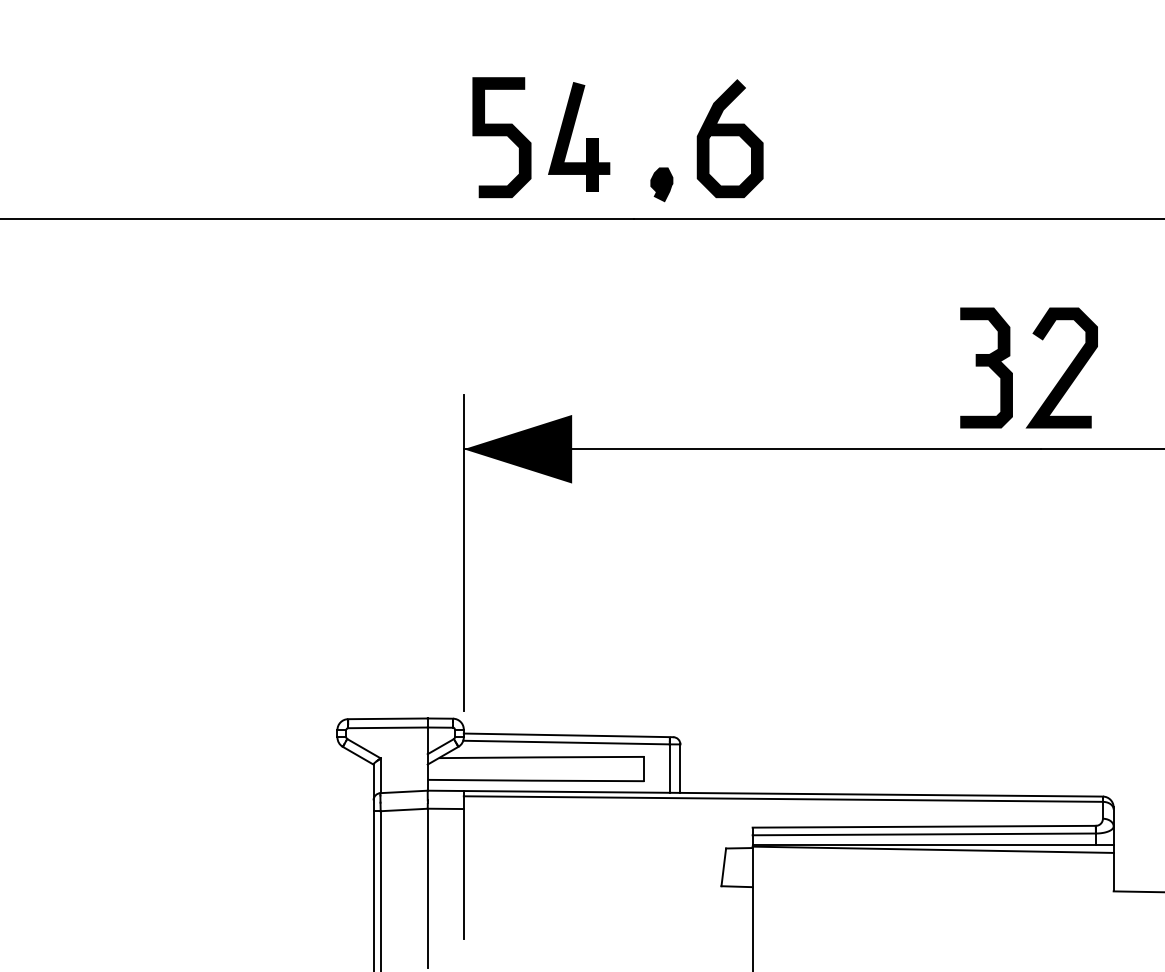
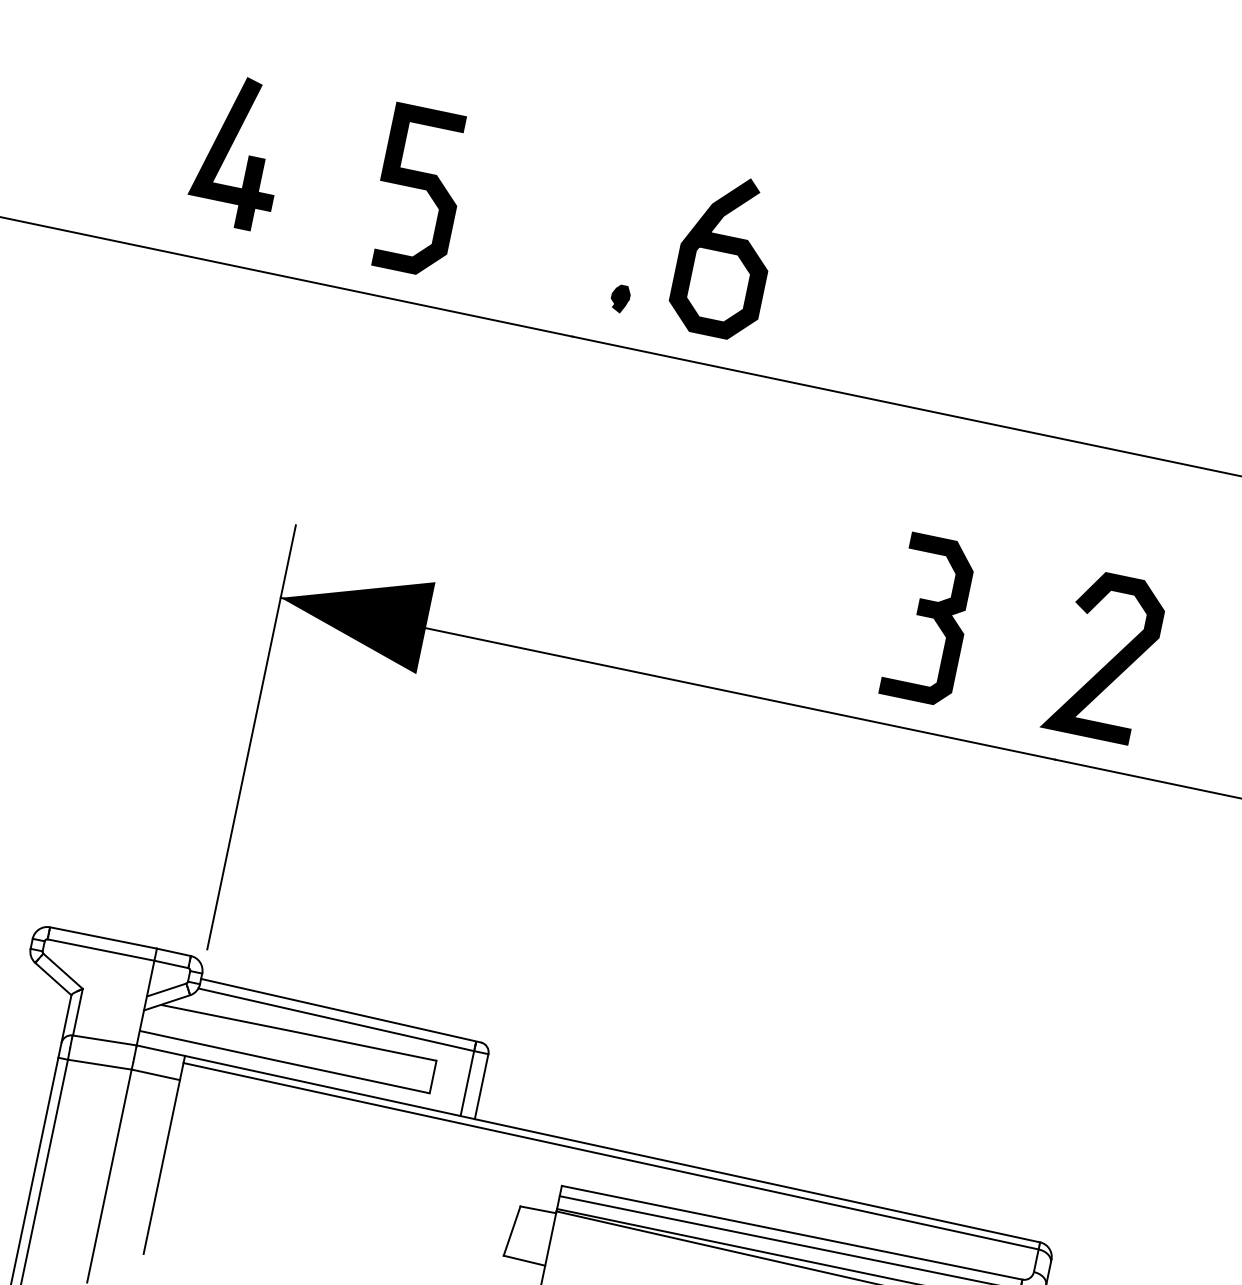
part: (586, 138) -> (249, 156), moved
part: (661, 184) -> (619, 298), size x0.6
part: (986, 367) -> (930, 619), moved

